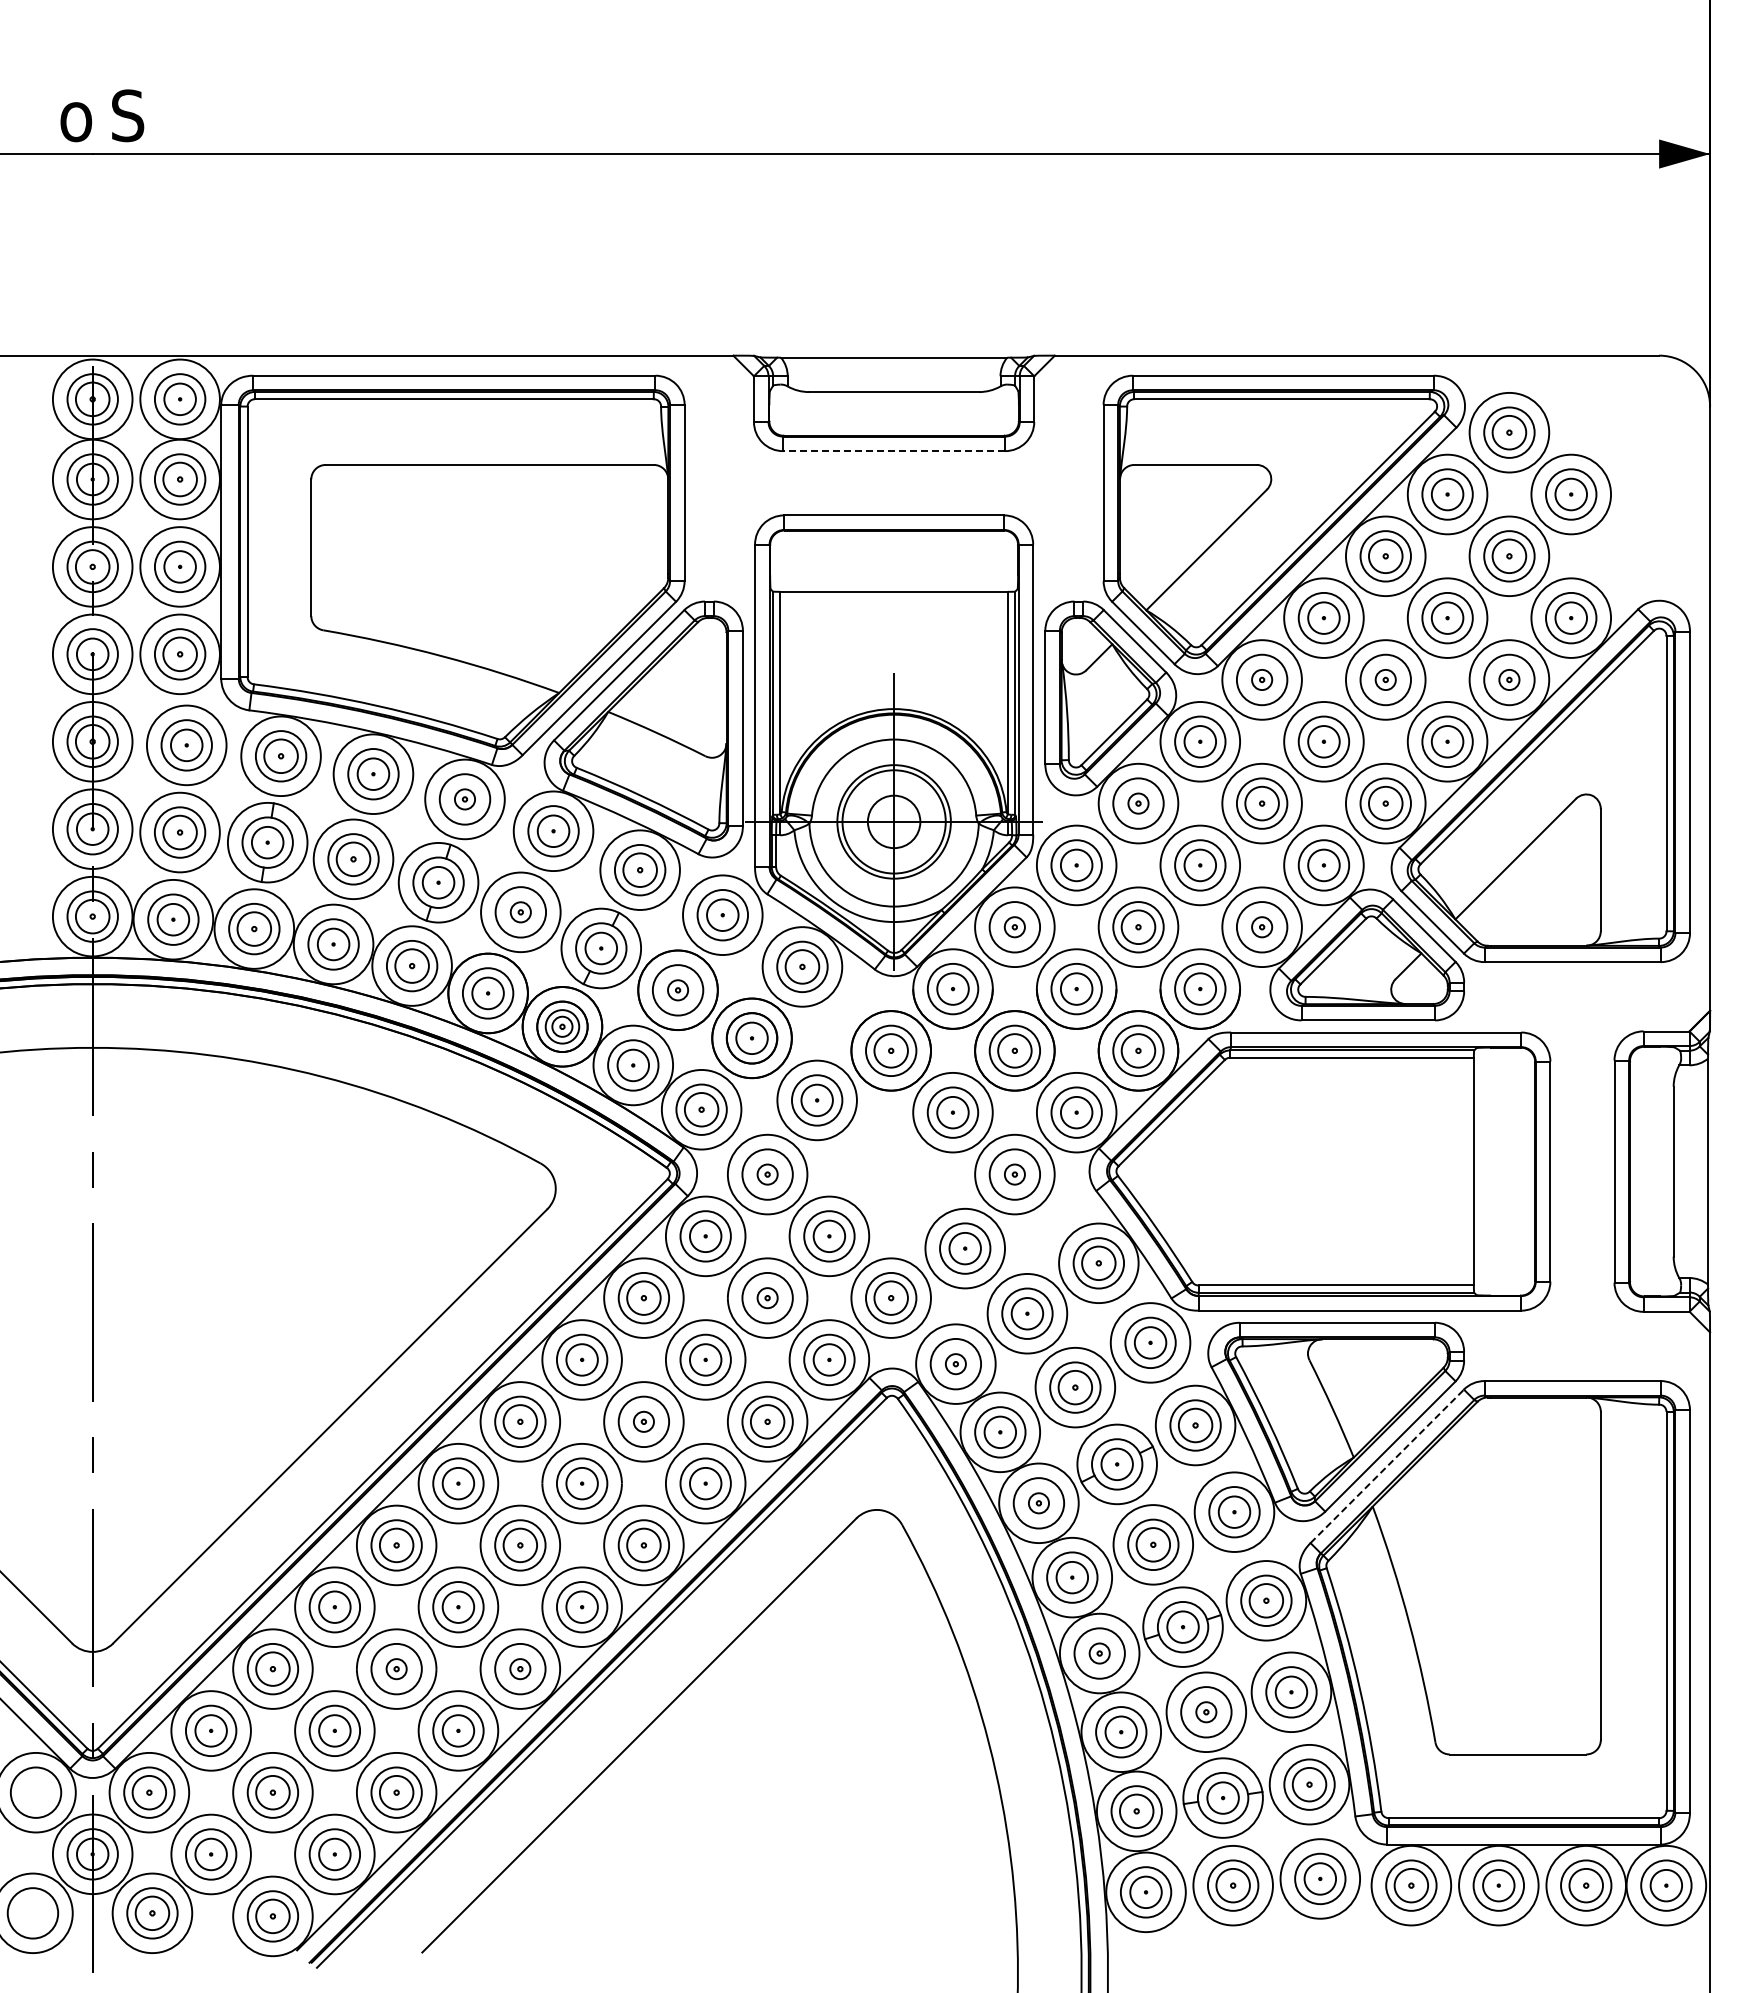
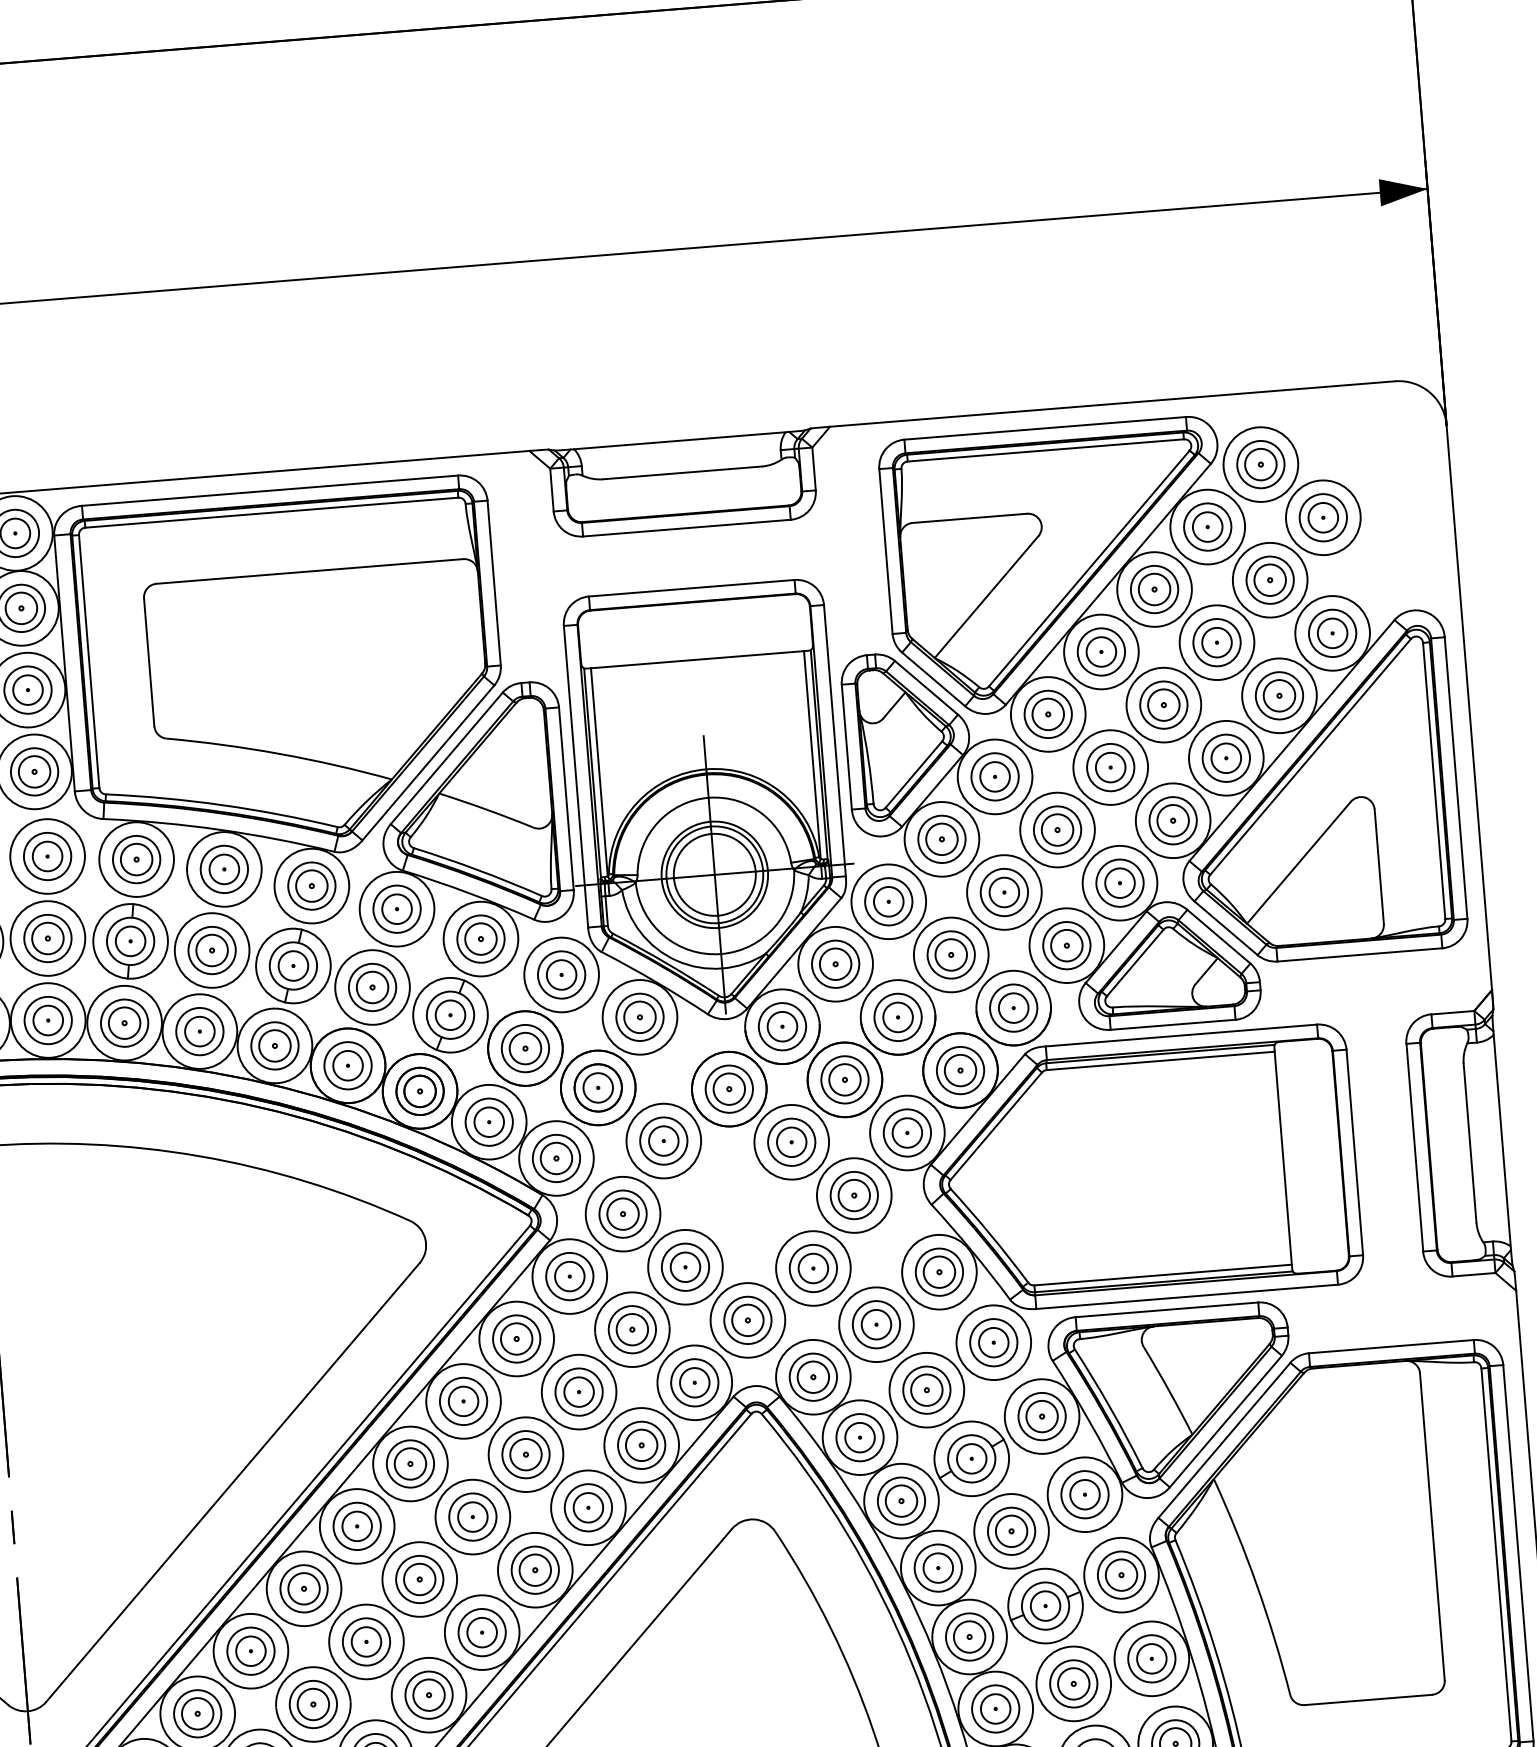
line: (893, 451) -> (686, 528), dashed -> solid
circle: (1261, 679) -> (1047, 714), size x1.67
circle: (1385, 679) -> (1163, 704), size x1.67
circle: (1509, 679) -> (1279, 695), size x1.67
circle: (464, 799) -> (311, 886), size x1.67
circle: (1138, 803) -> (941, 839), size x1.67
circle: (893, 821) -> (714, 874), size x1.67
circle: (520, 912) -> (372, 987), size x1.67
circle: (1014, 927) -> (835, 964), size x1.67
circle: (1261, 927) -> (1066, 945), size x1.67
circle: (677, 990) -> (524, 1048), size x1.67
circle: (562, 1026) -> (420, 1091), size x1.67
circle: (767, 1174) -> (622, 1214), size x1.67
circle: (1014, 1174) -> (853, 1195), size x1.67
circle: (767, 1297) -> (632, 1329), size x1.67
circle: (955, 1363) -> (812, 1376), size x1.67
circle: (643, 1421) -> (525, 1454), size x1.67
line: (1387, 1466) -> (1224, 1440), dashed -> solid
circle: (1038, 1503) -> (901, 1501), size x1.67
circle: (1099, 1653) -> (969, 1636), size x1.67
circle: (396, 1668) -> (313, 1703), size x1.67
circle: (520, 1668) -> (429, 1694), size x1.67
circle: (1206, 1712) -> (1073, 1684), size x1.67

